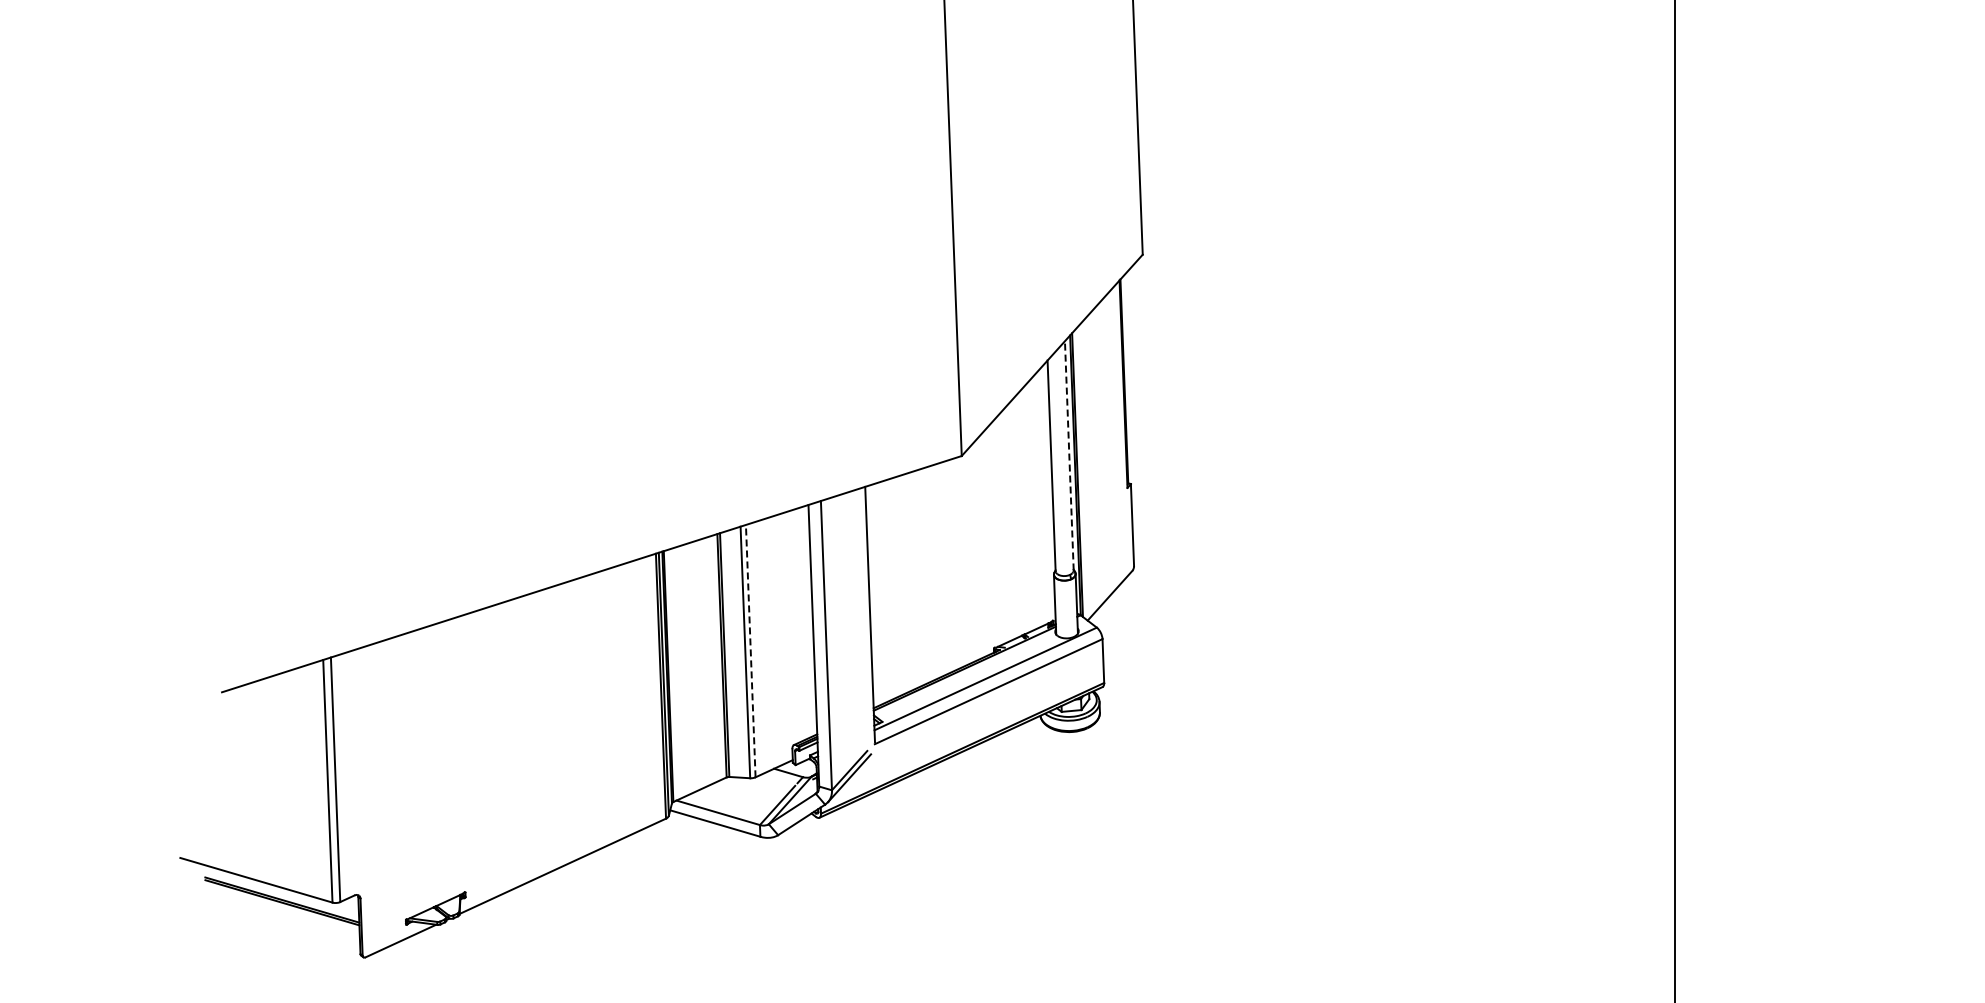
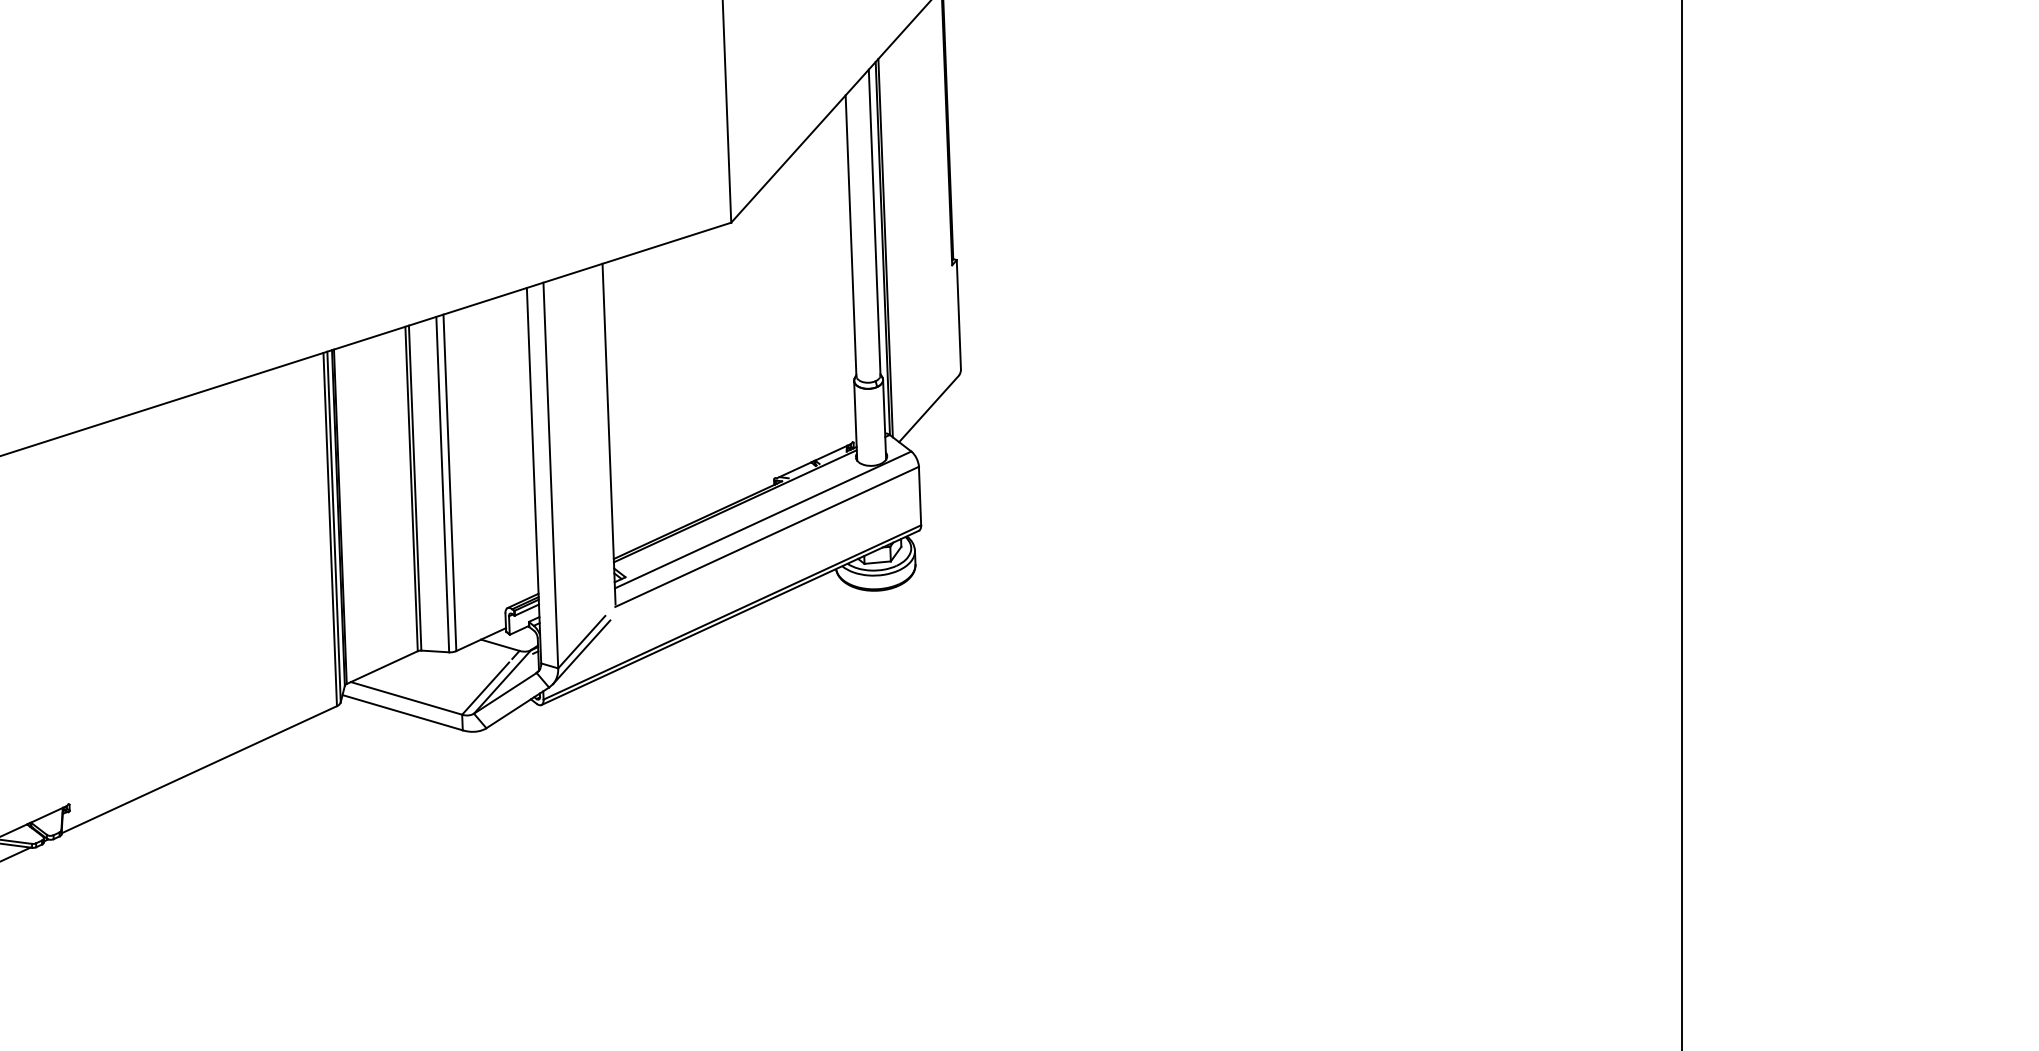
line: (1069, 455) -> (874, 222), dashed -> solid
line: (750, 650) -> (449, 481), dashed -> solid

